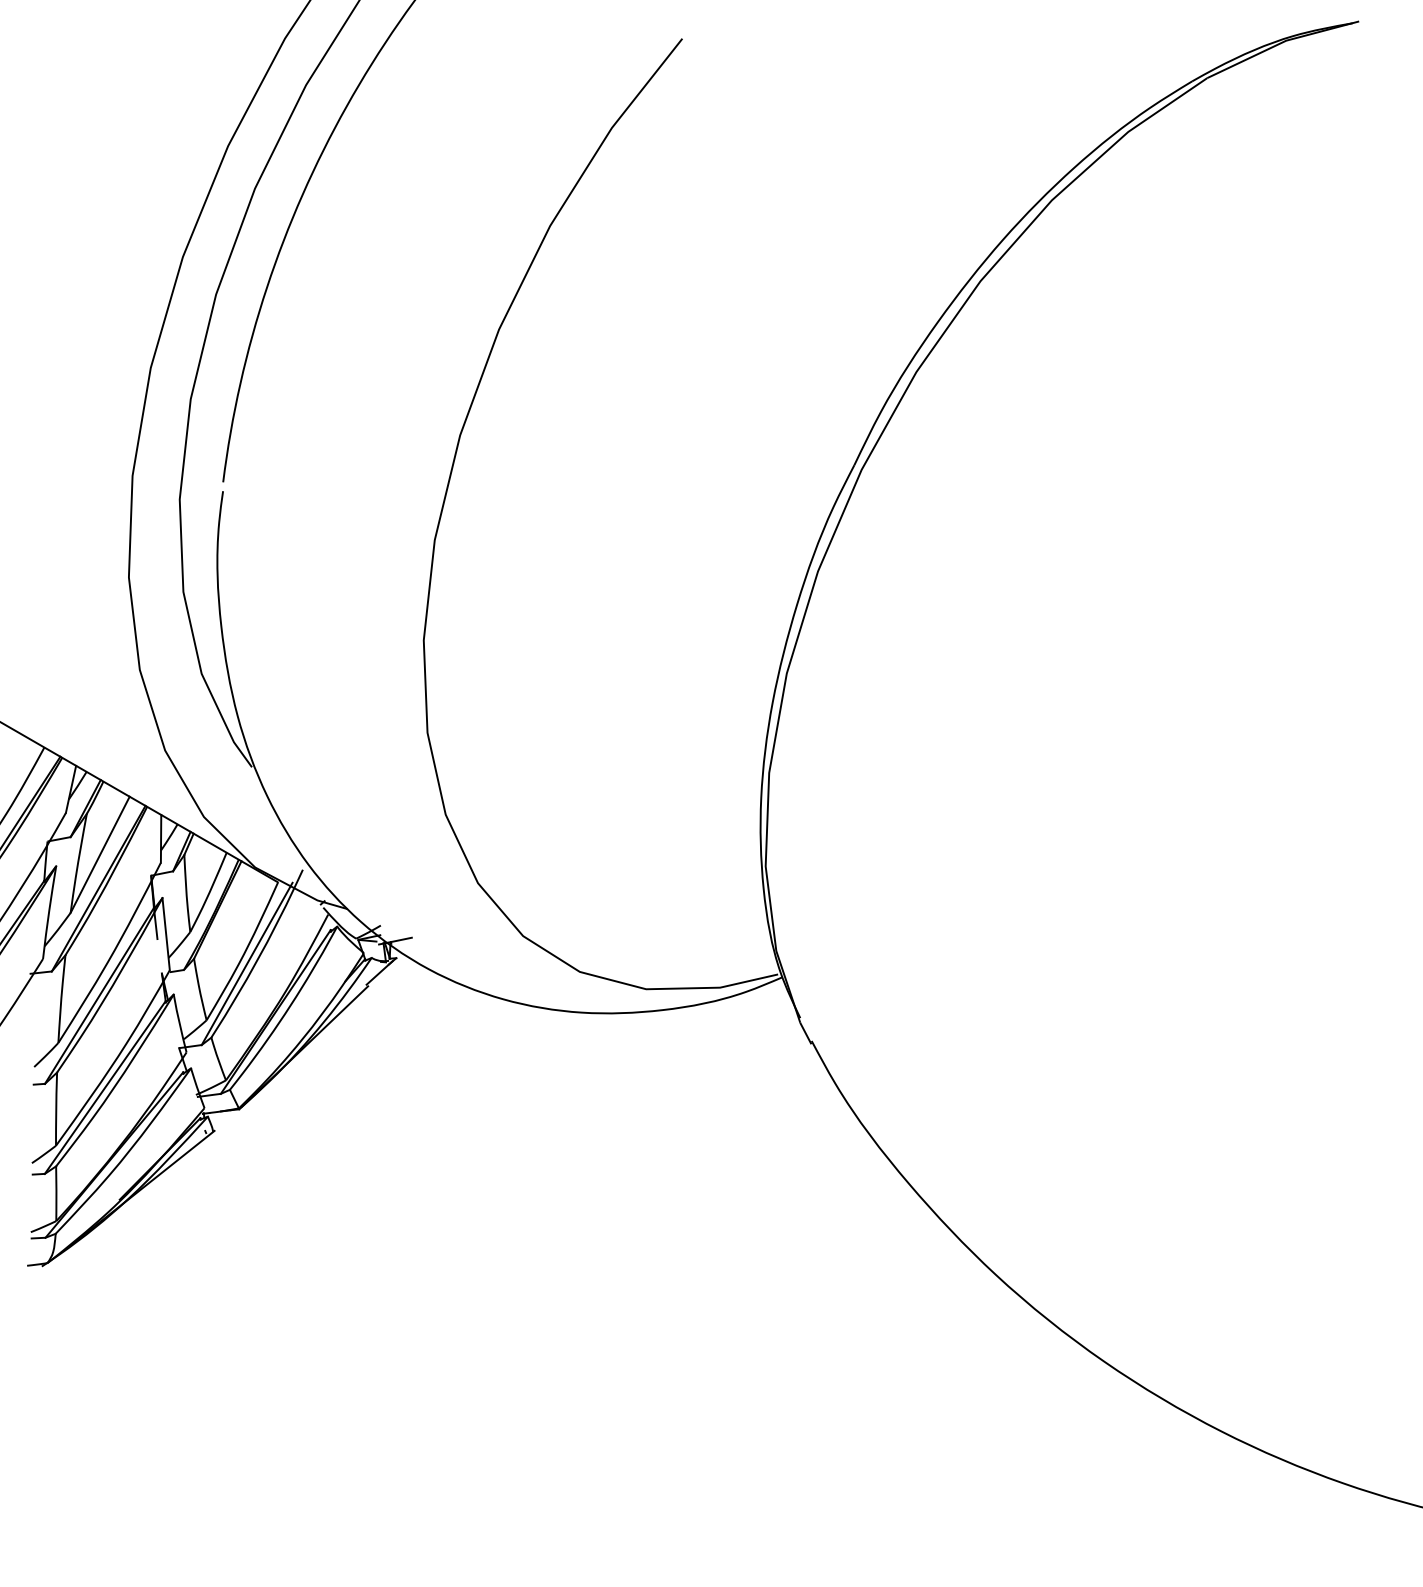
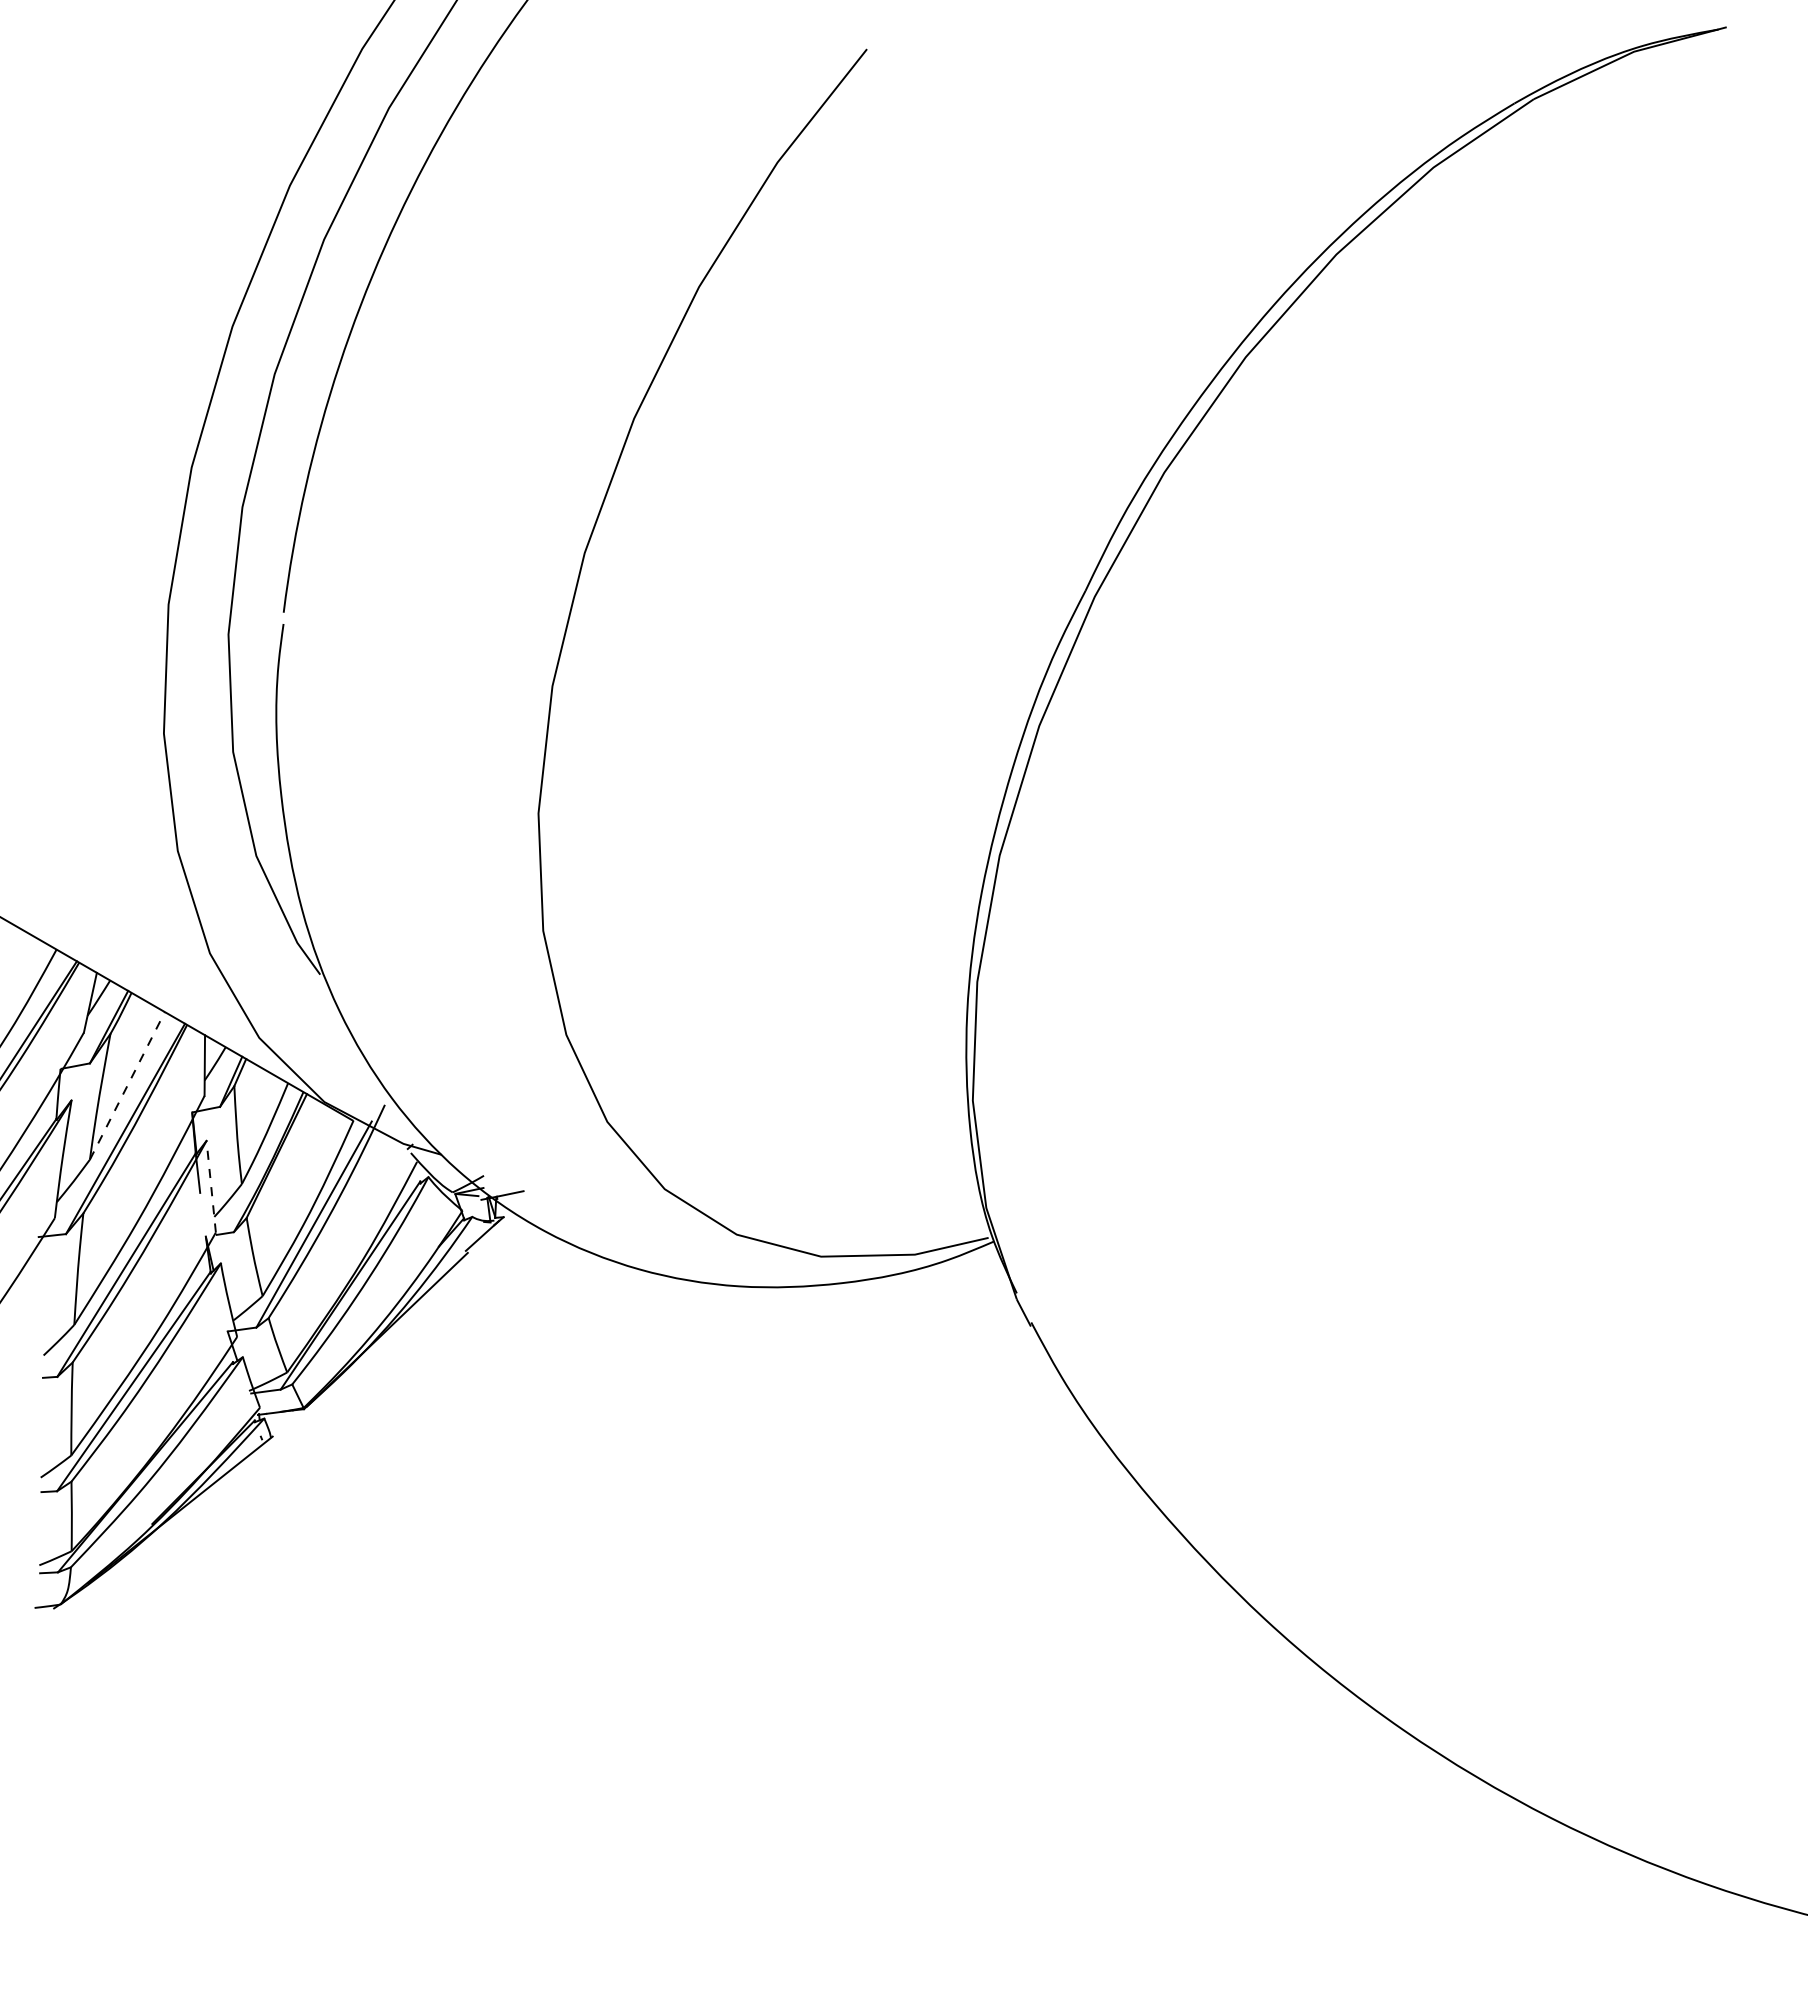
line: (100, 854) -> (127, 1085), solid -> dashed
line: (166, 934) -> (211, 1186), solid -> dashed

